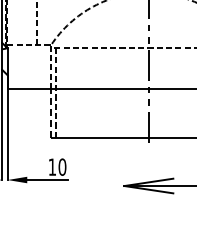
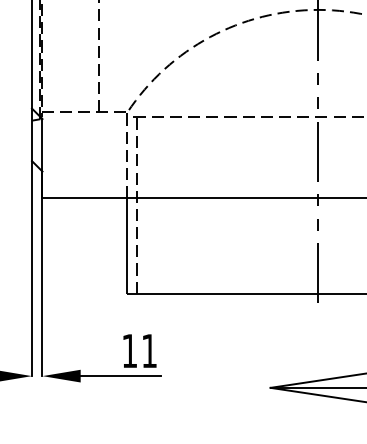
line: (51, 112) -> (128, 244), dashed -> solid
text: (62, 166) -> (149, 349), 10 -> 11

